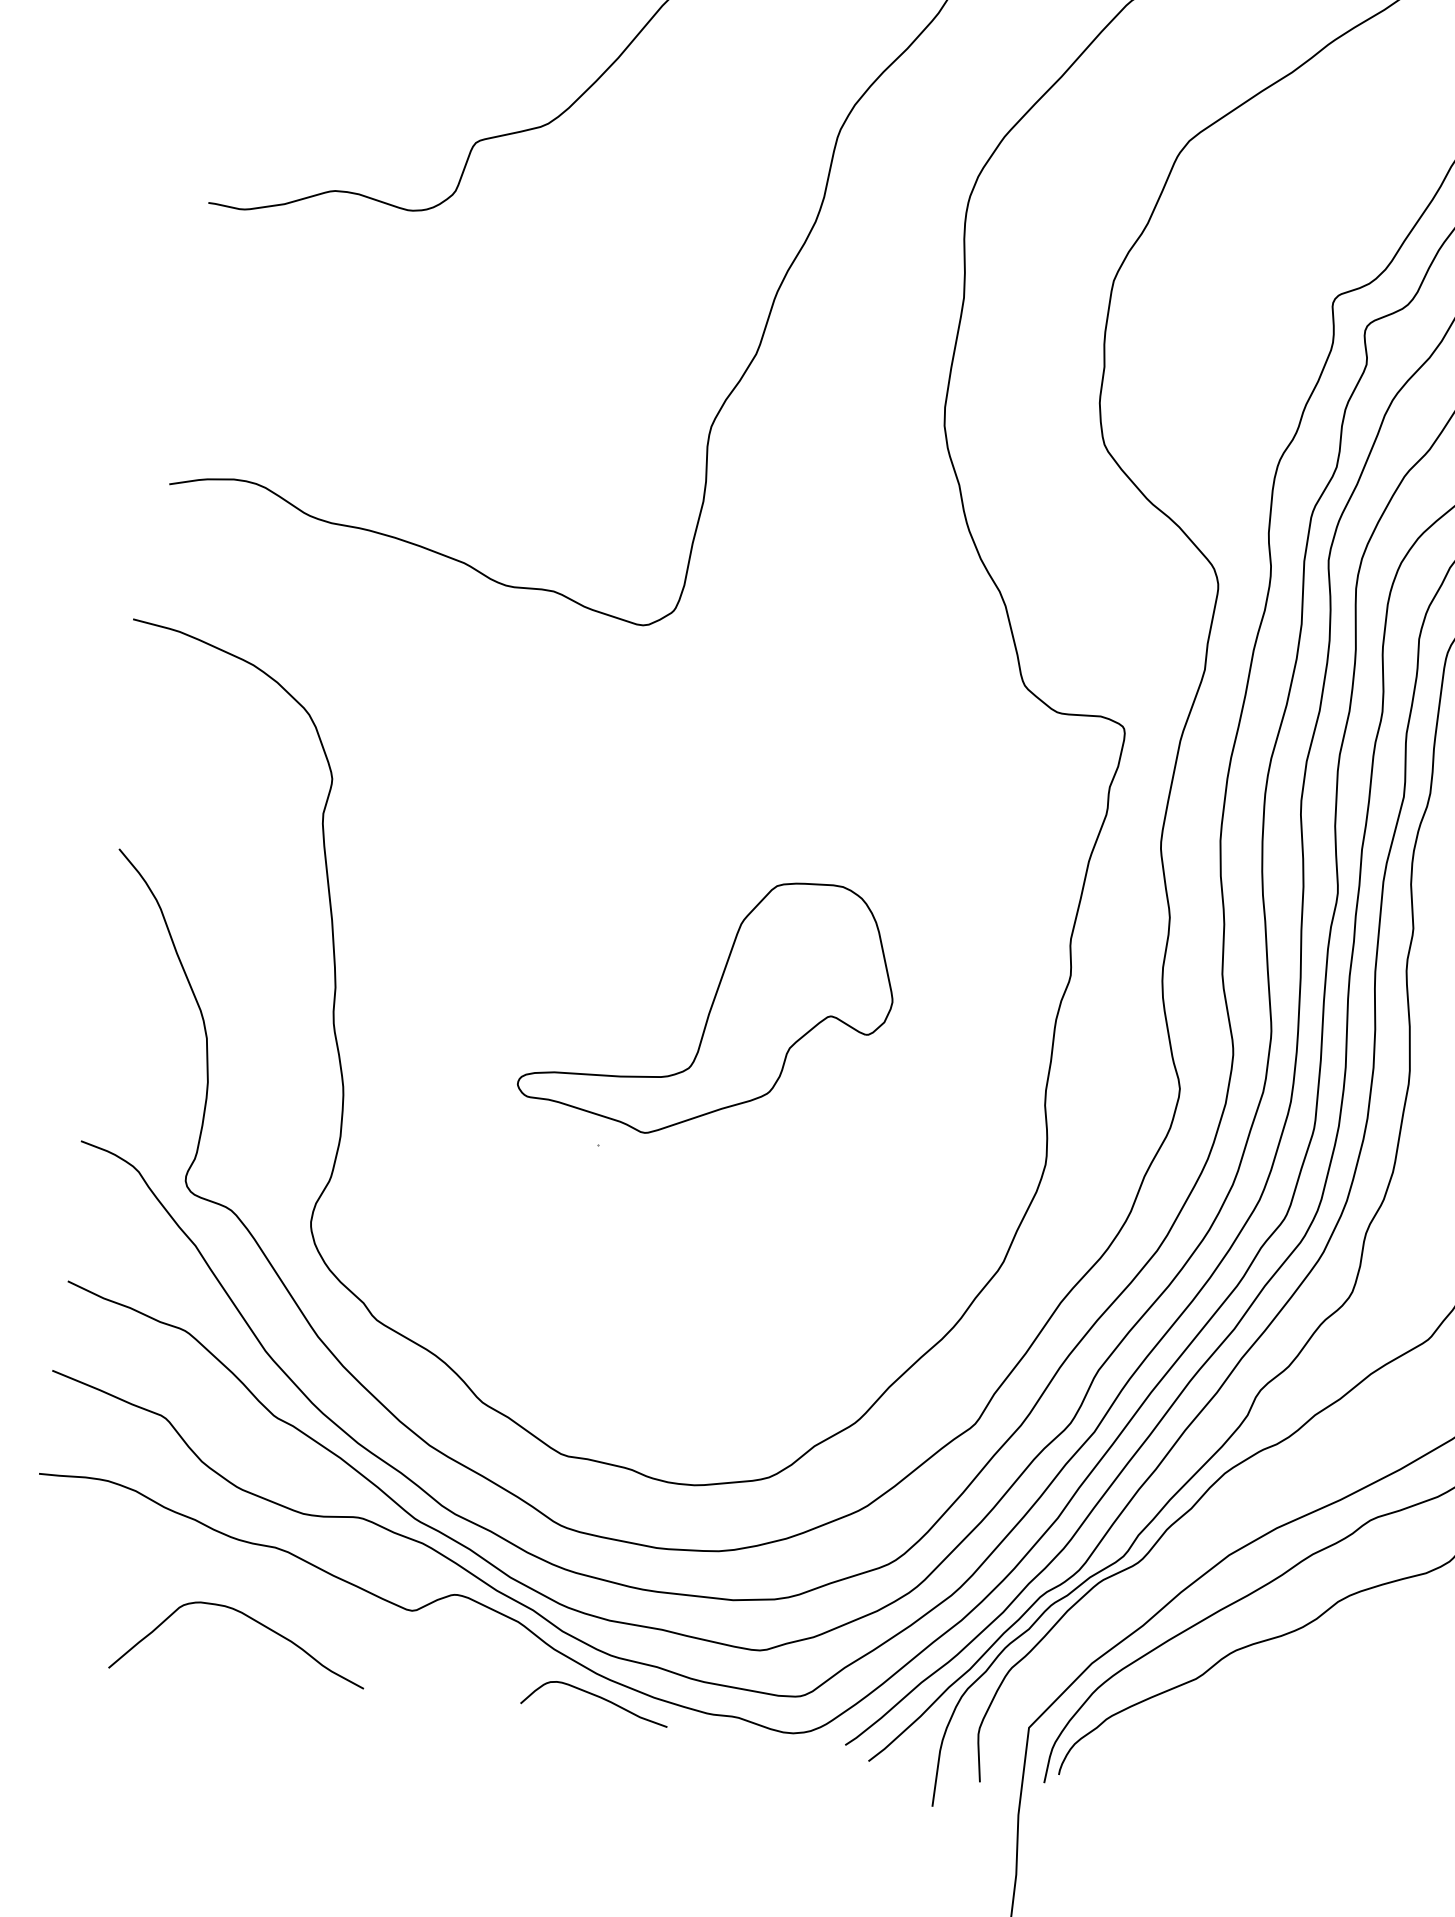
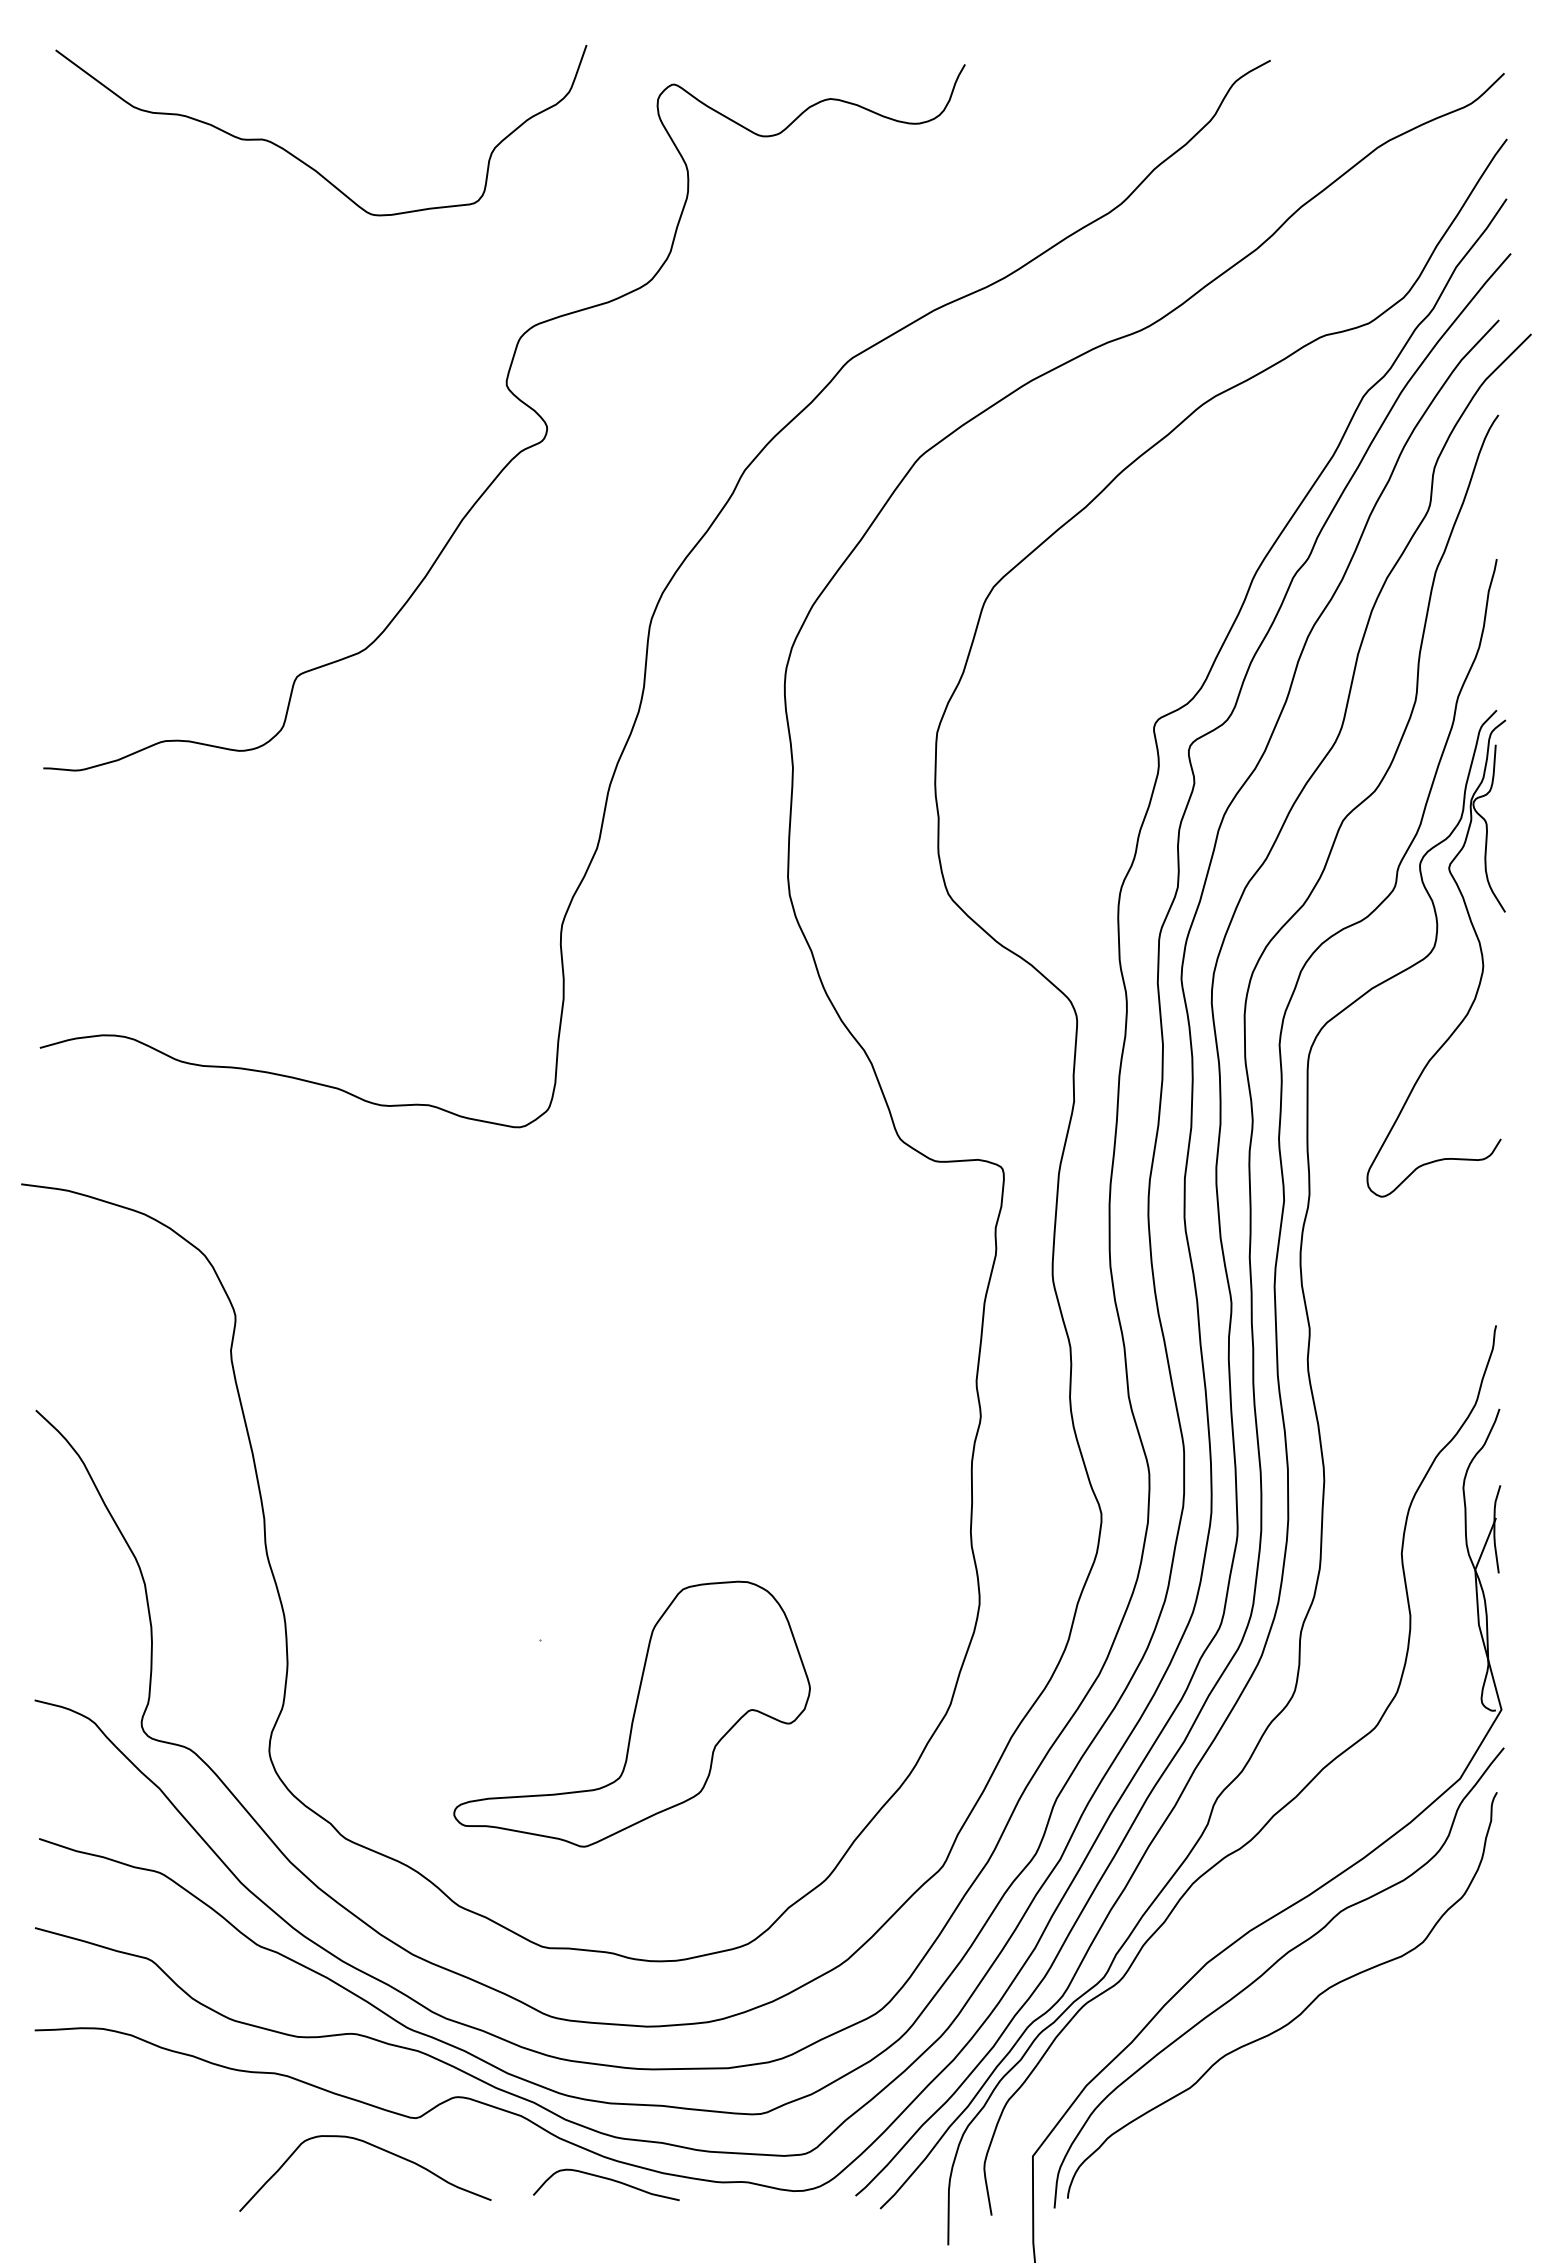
part: (709, 1004) -> (631, 1713), moved
curve: (255, 1622) -> (377, 2148), moved

